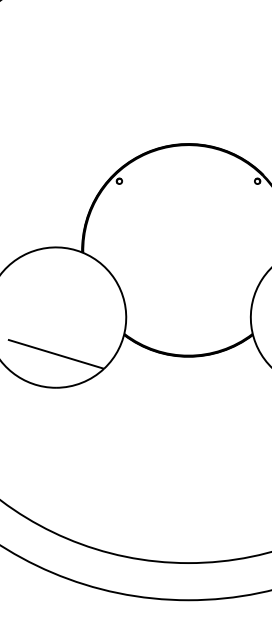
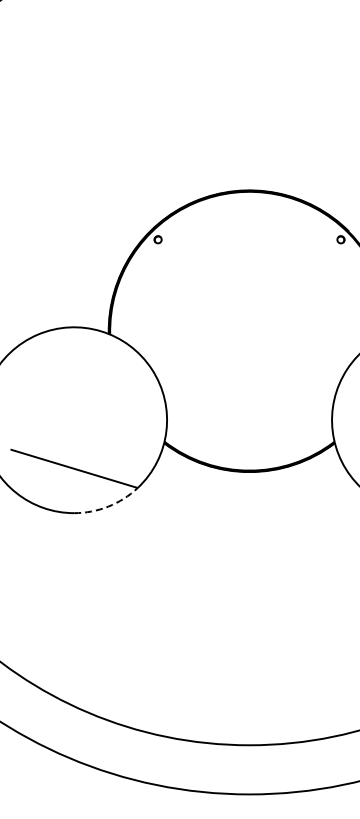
arc: (81, 382) -> (108, 506), solid -> dashed

